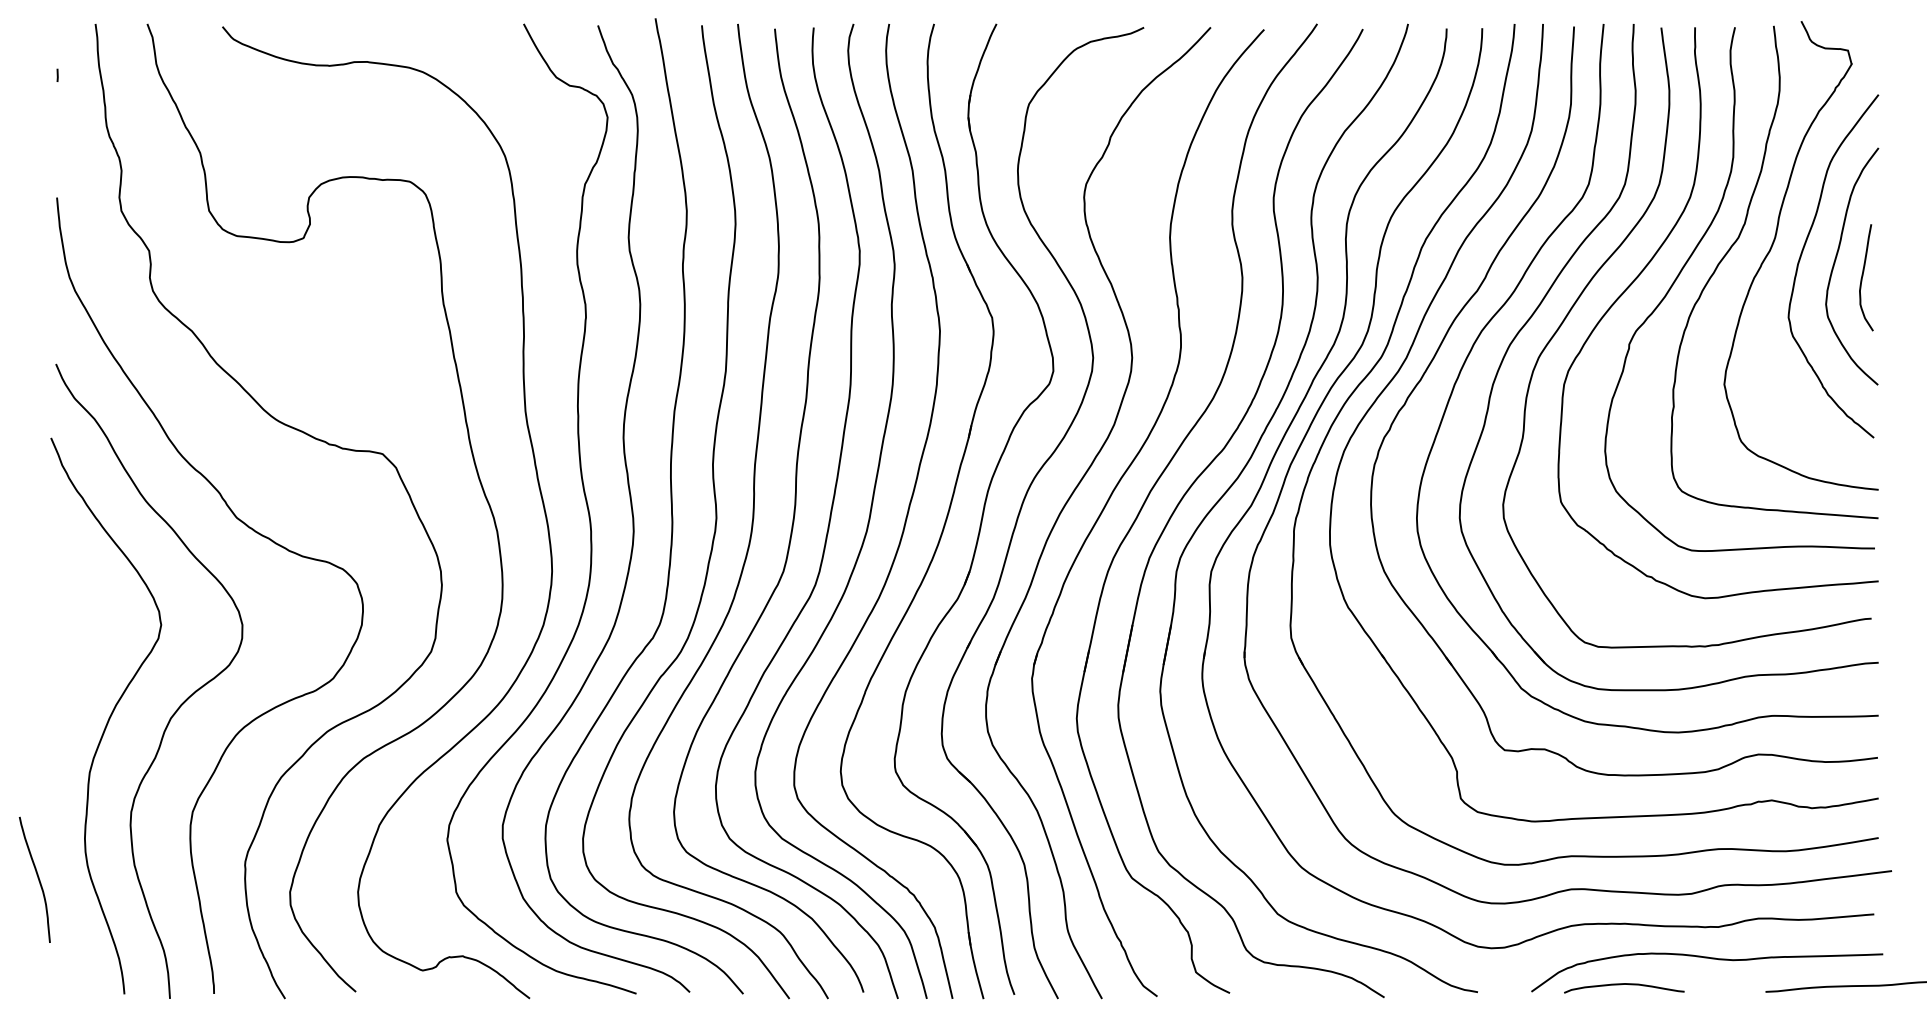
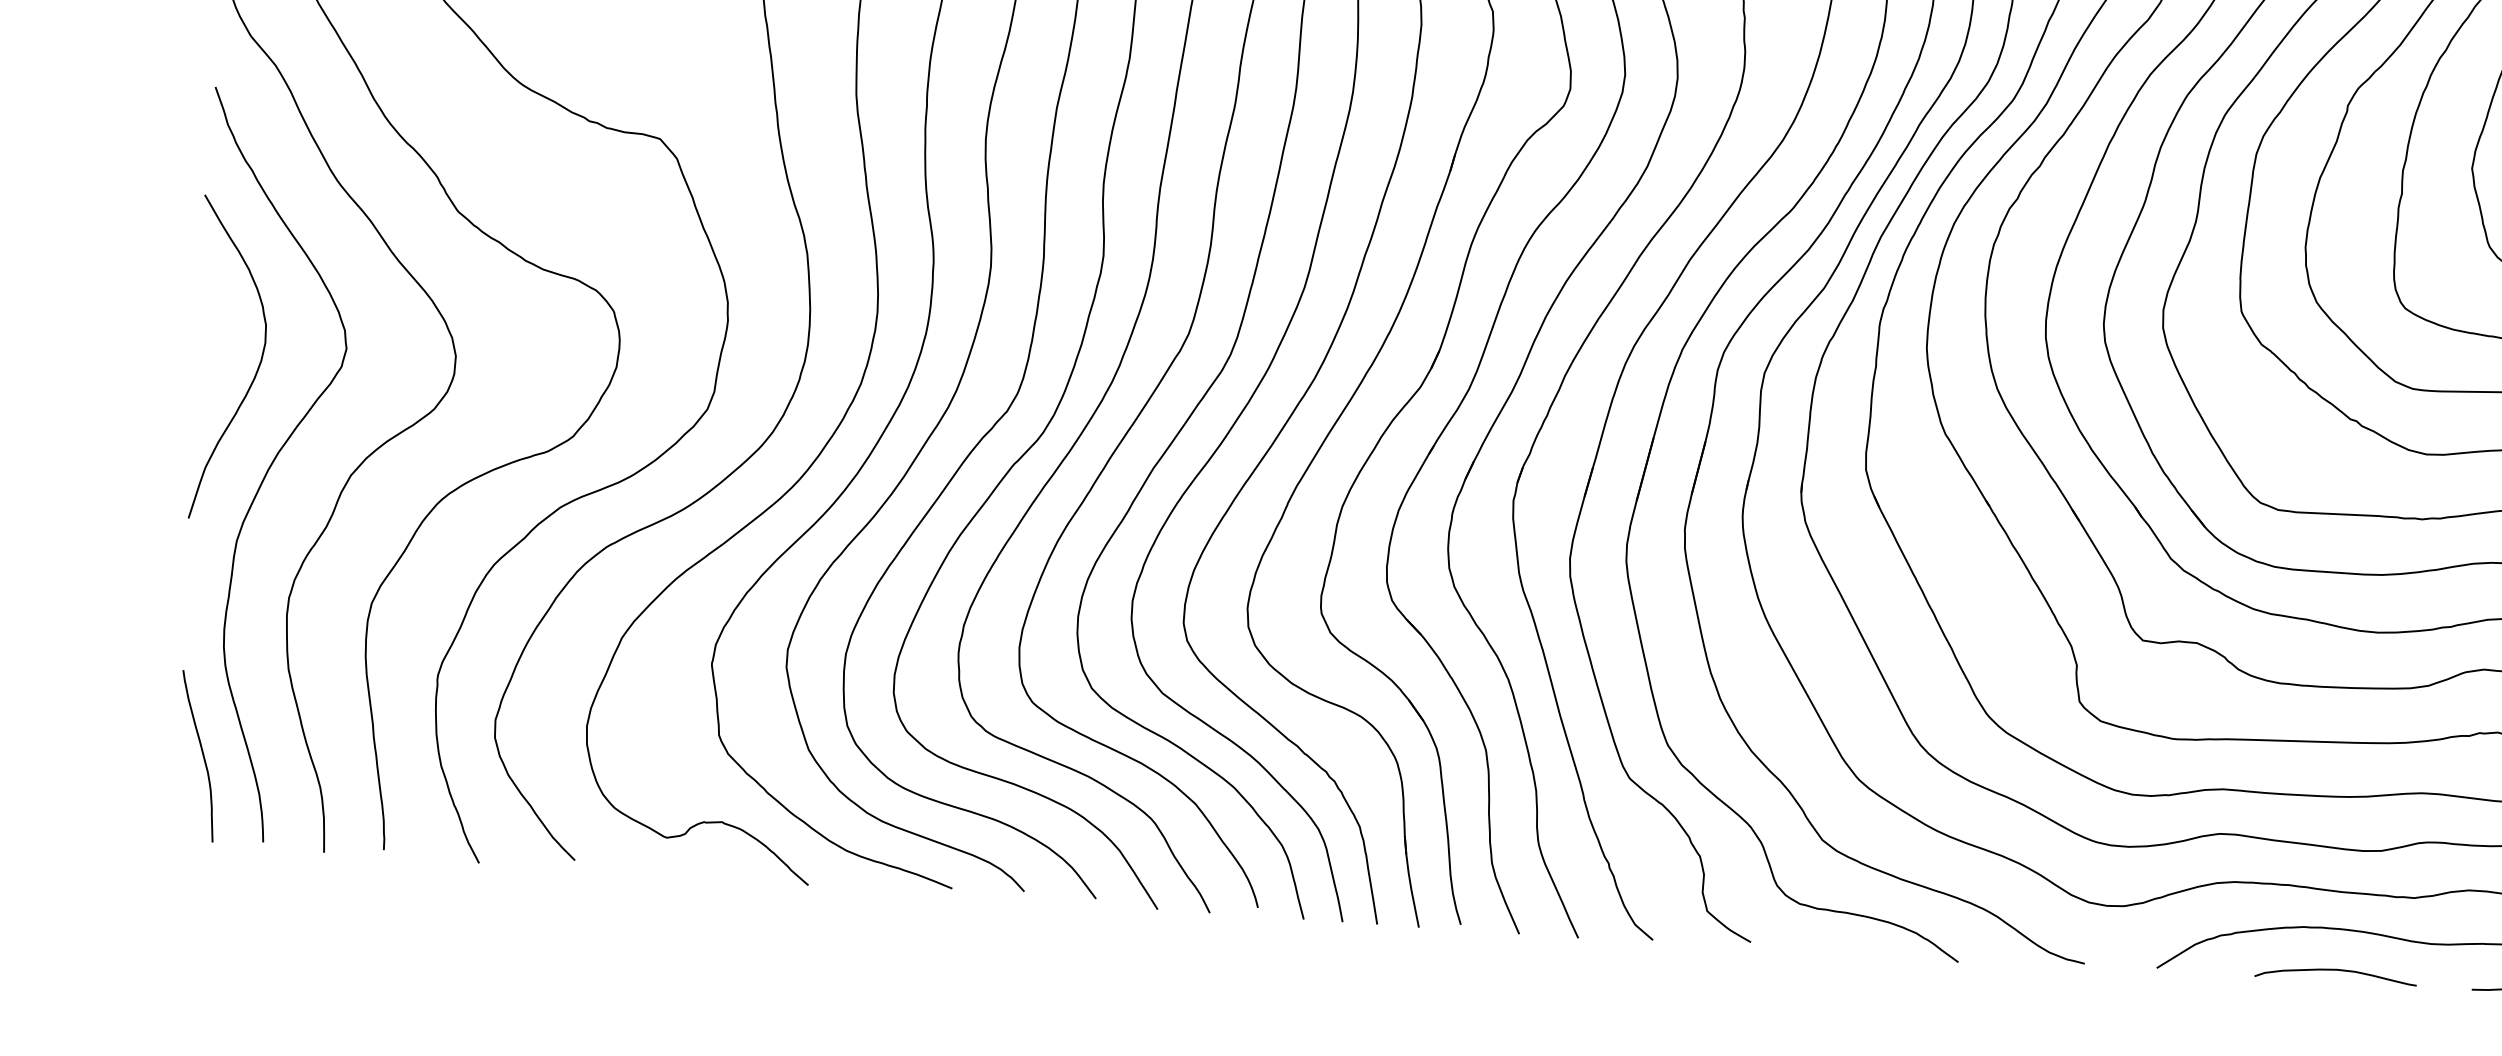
curve: (95, 645) -> (256, 370), added
curve: (37, 878) -> (201, 754), moved
curve: (1624, 984) -> (2336, 970), moved

